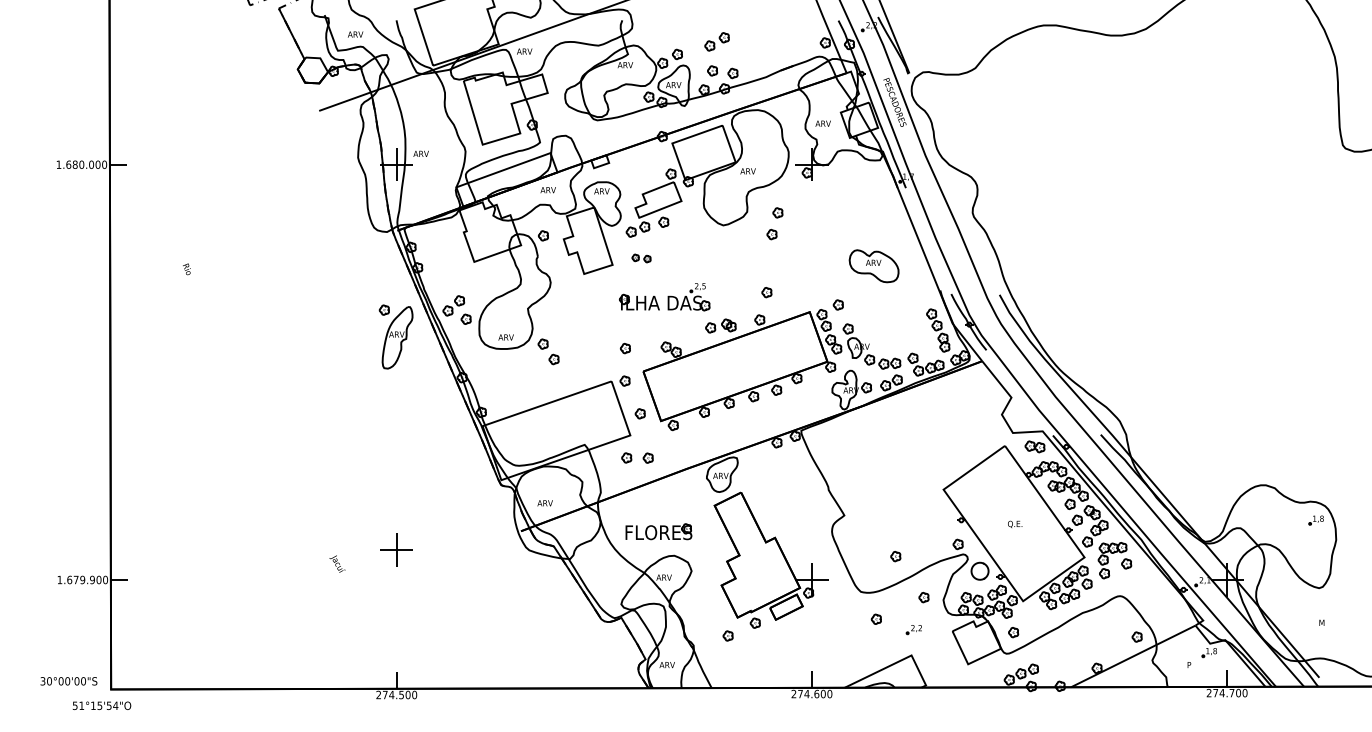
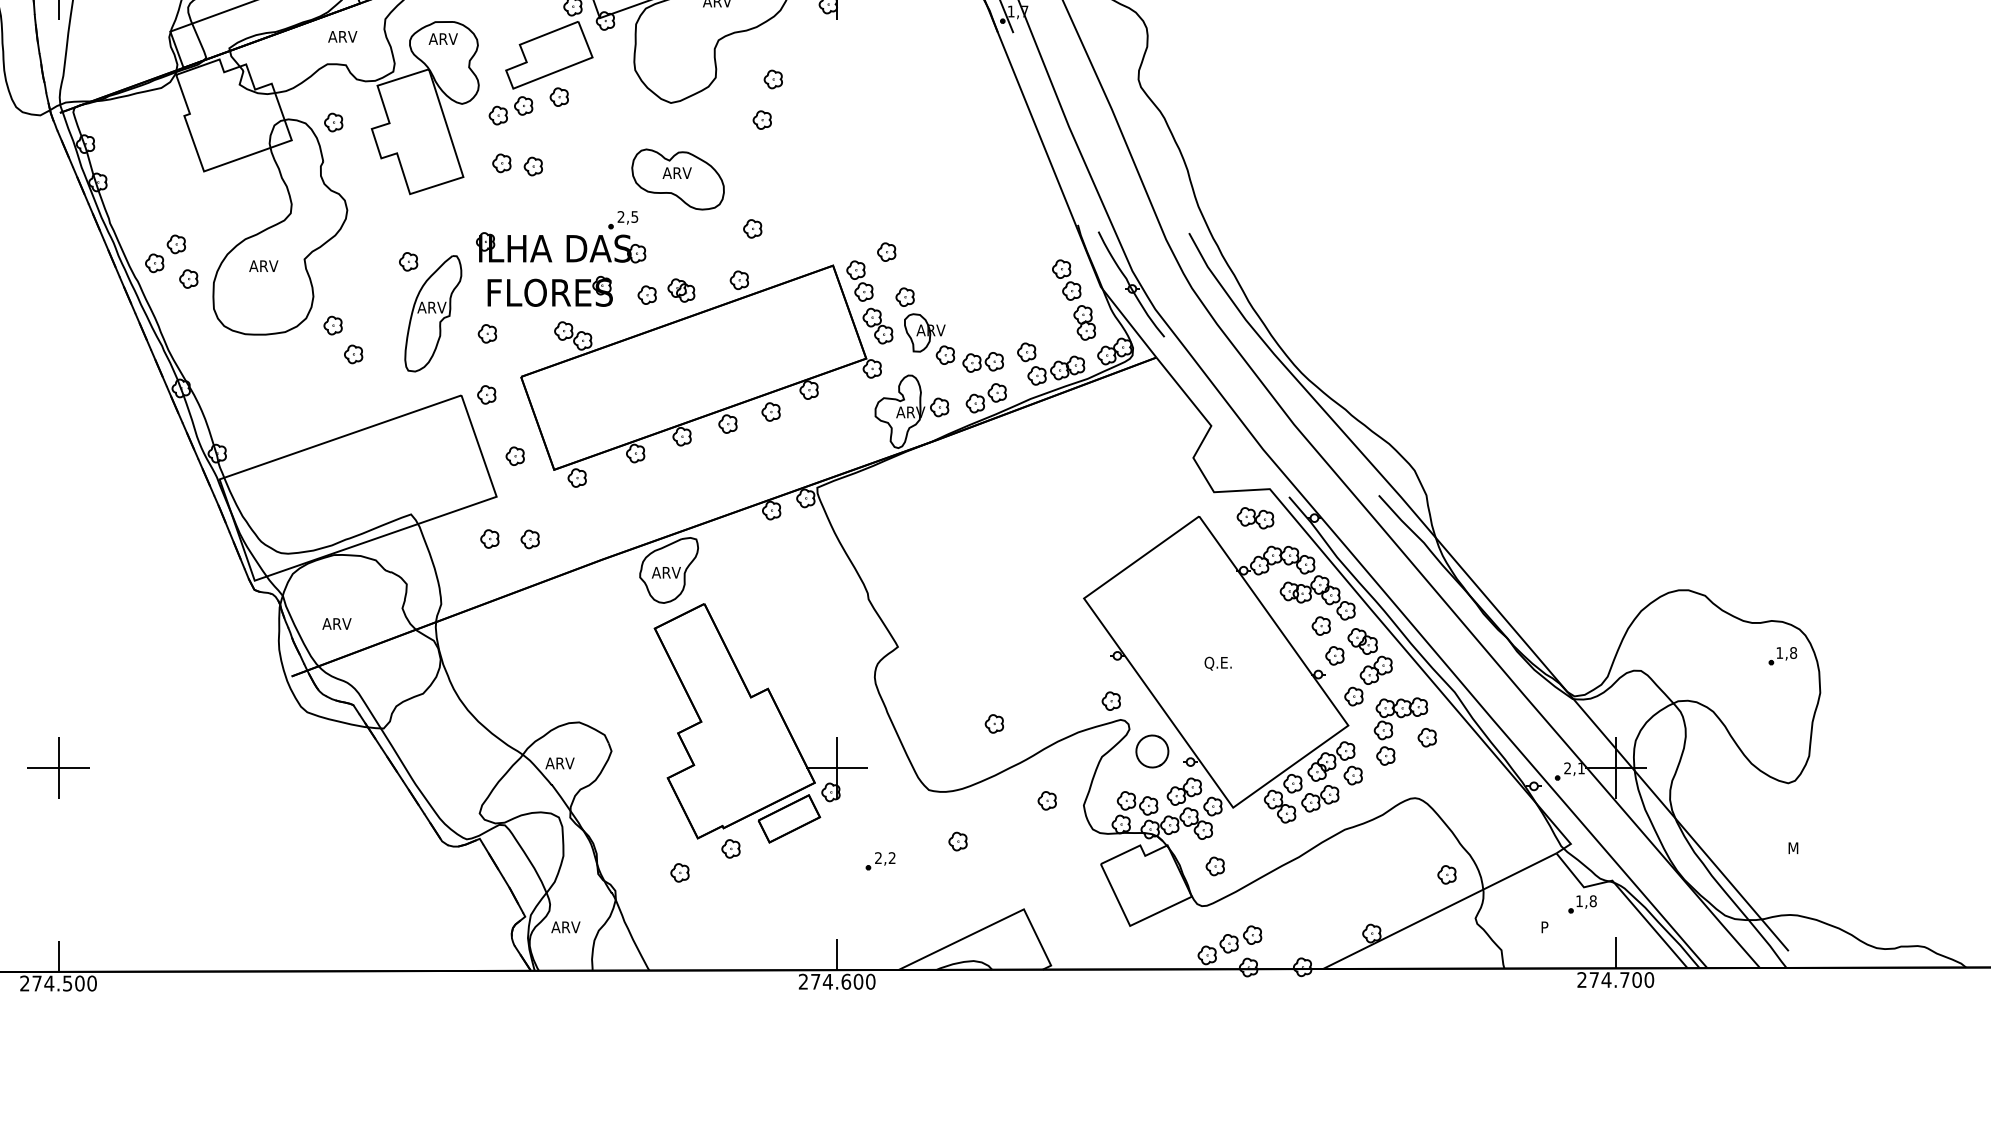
part: (641, 258) -> (517, 164), size x1.43
part: (873, 266) -> (676, 179), moved
part: (395, 336) -> (429, 311), moved
text: (505, 337) -> (262, 266), moved
part: (658, 531) -> (549, 290), moved
part: (396, 549) -> (58, 766), moved
part: (913, 630) -> (879, 862), moved

